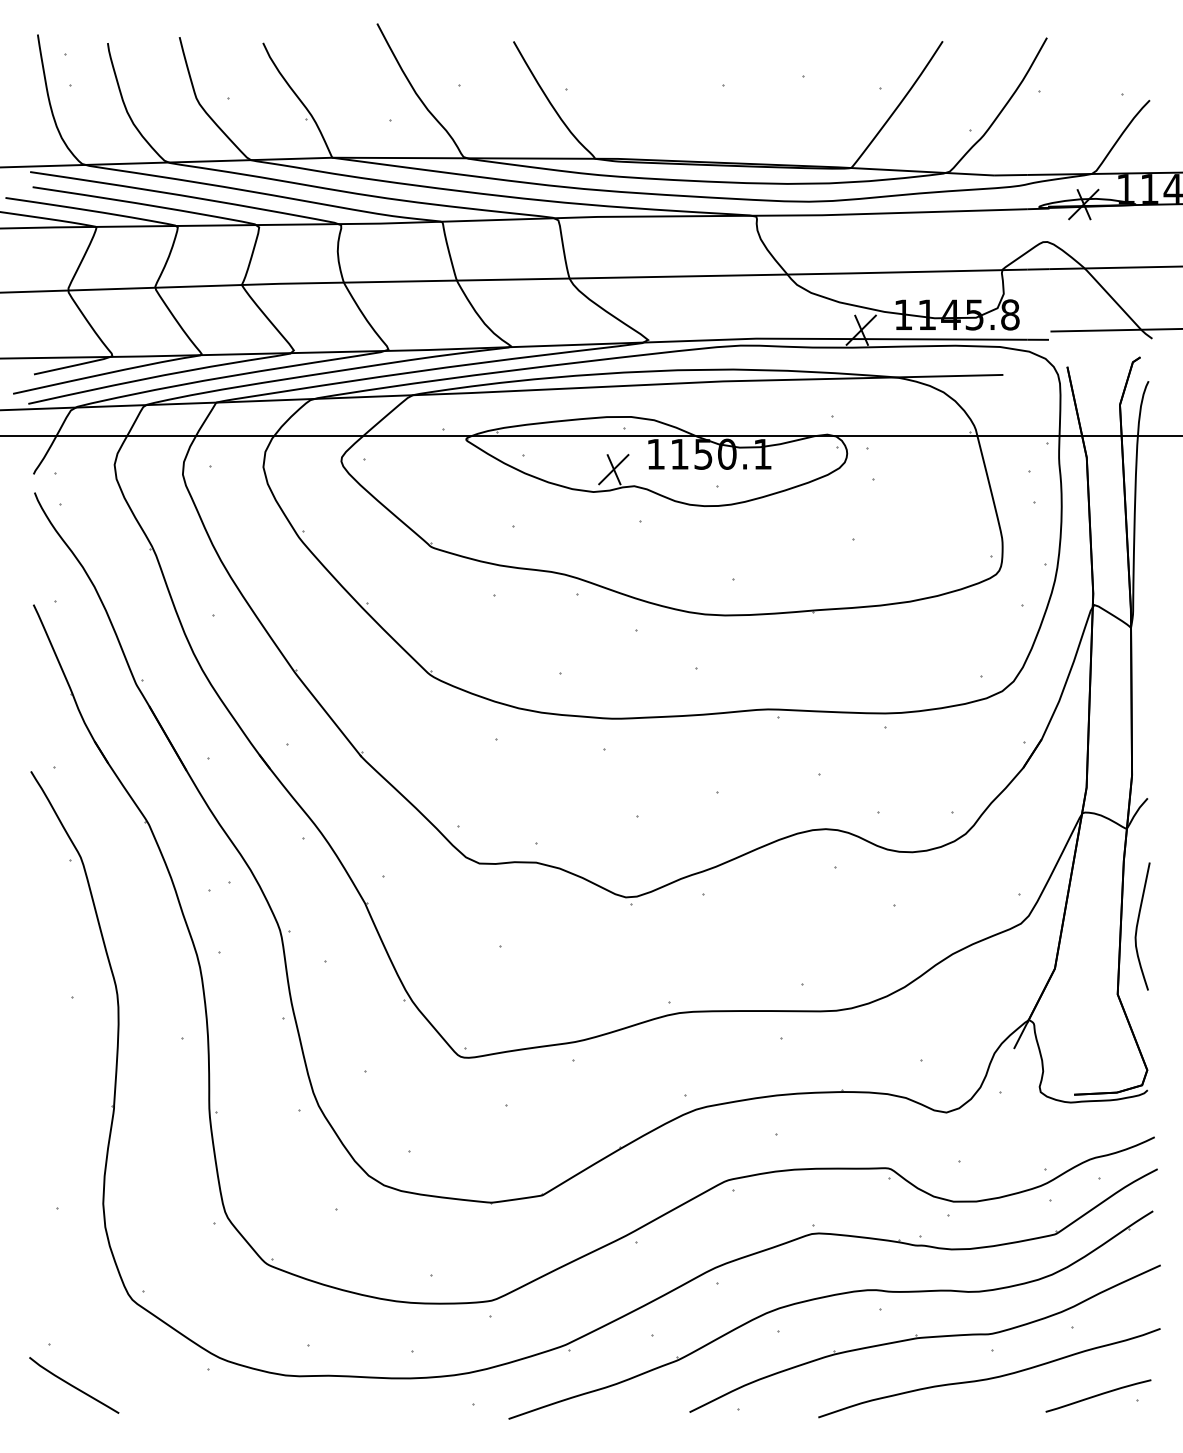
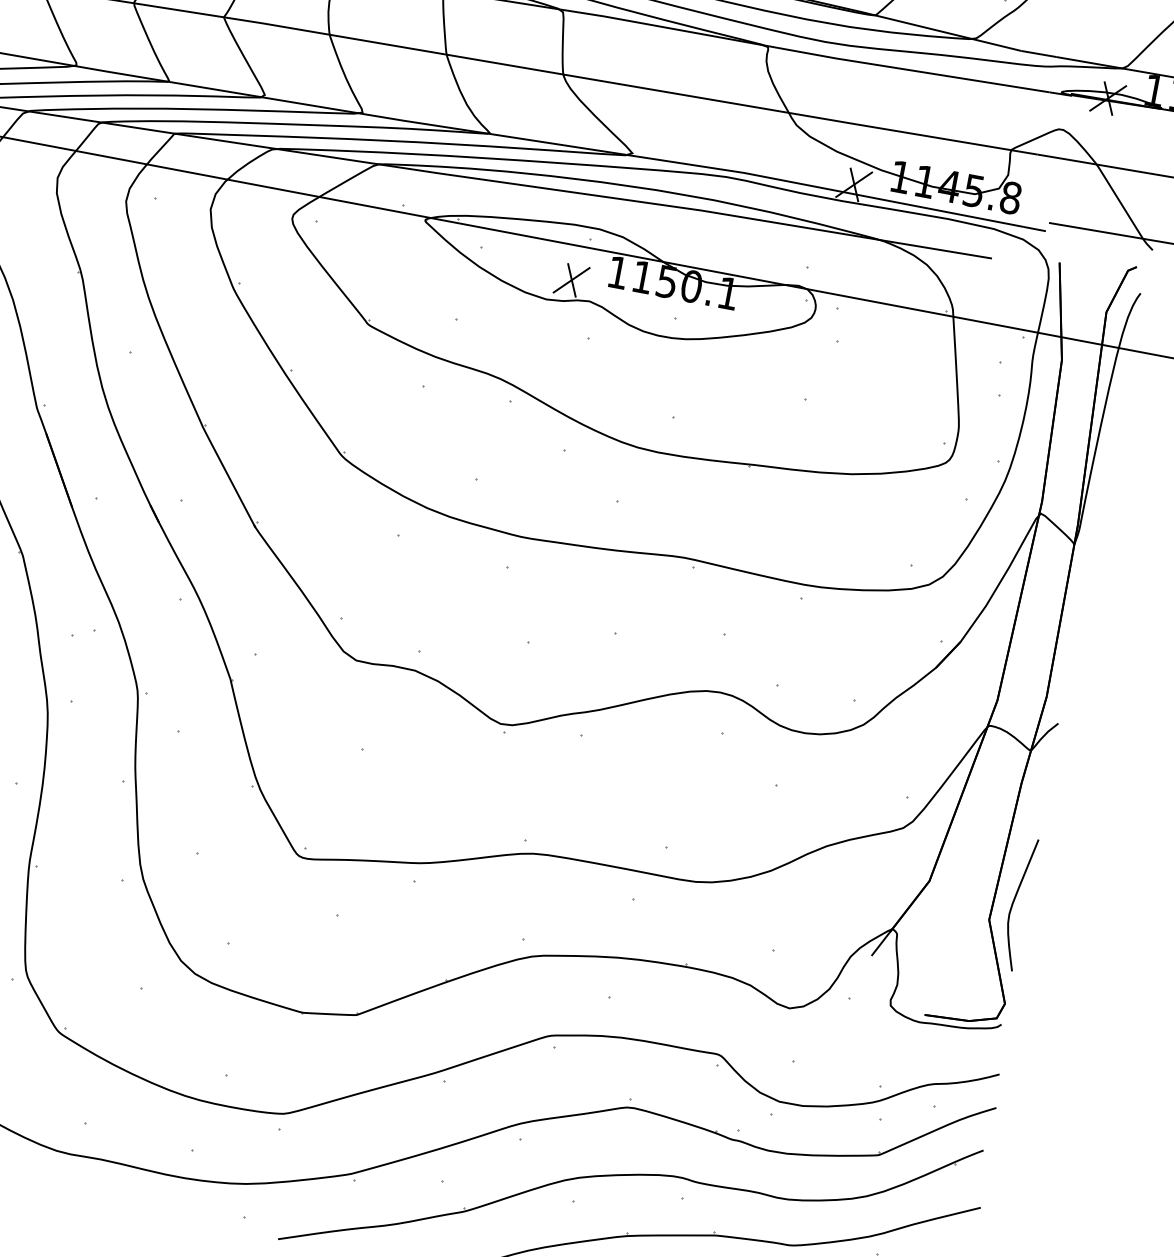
curve: (1138, 924) -> (1014, 901), moved

